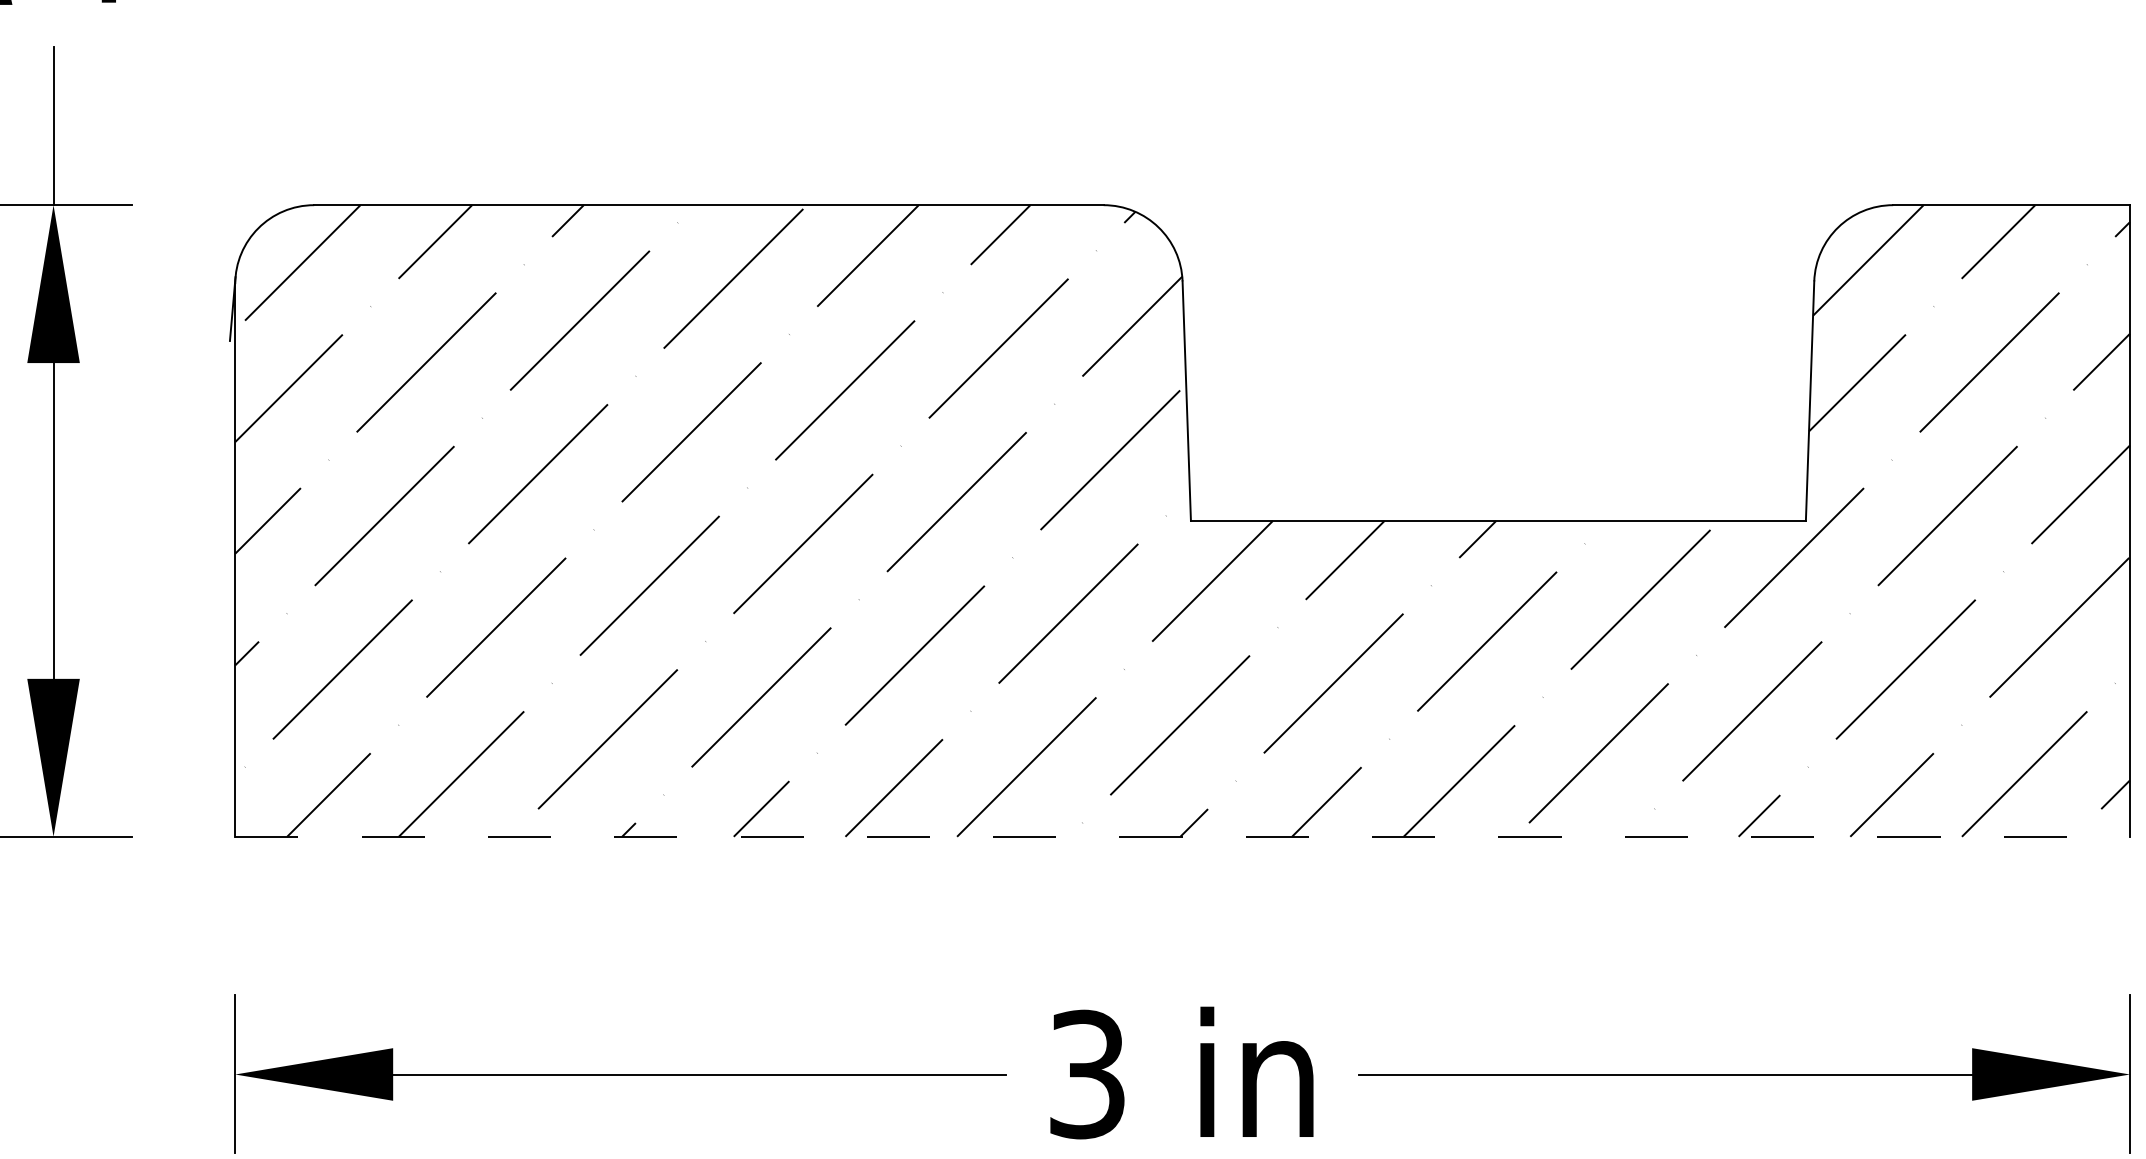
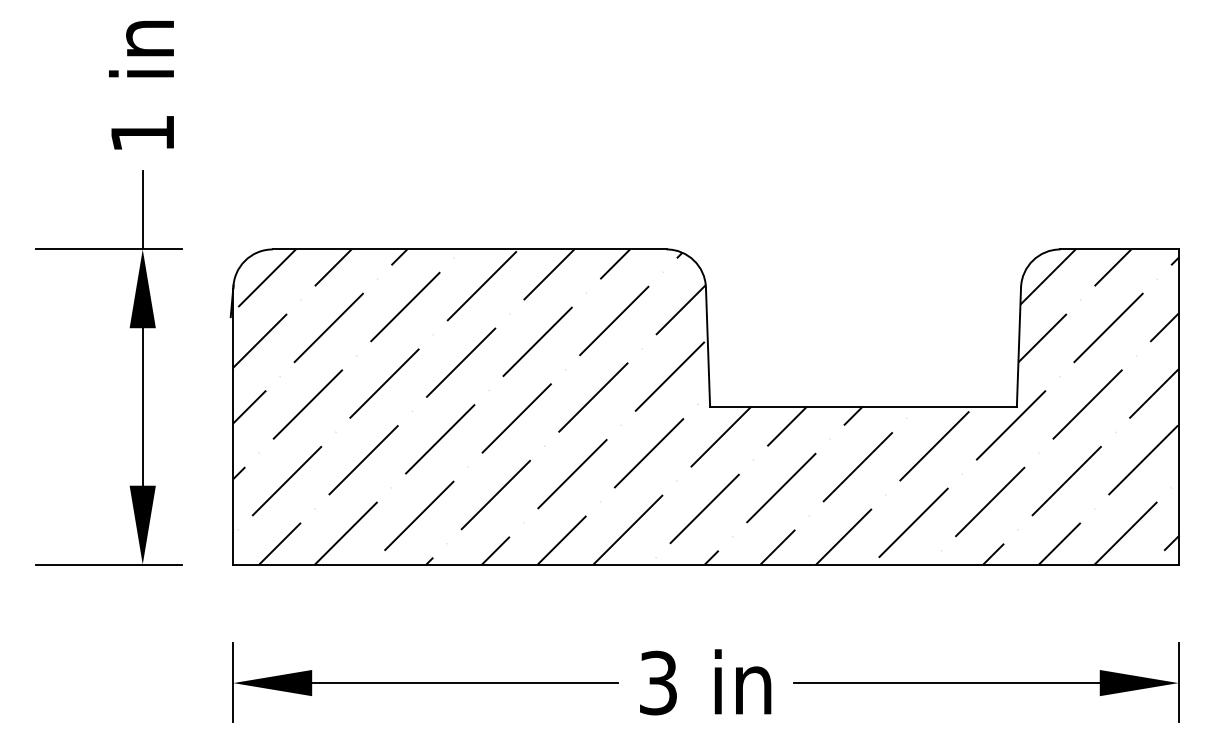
line: (1181, 836) -> (705, 564), dashed -> solid

